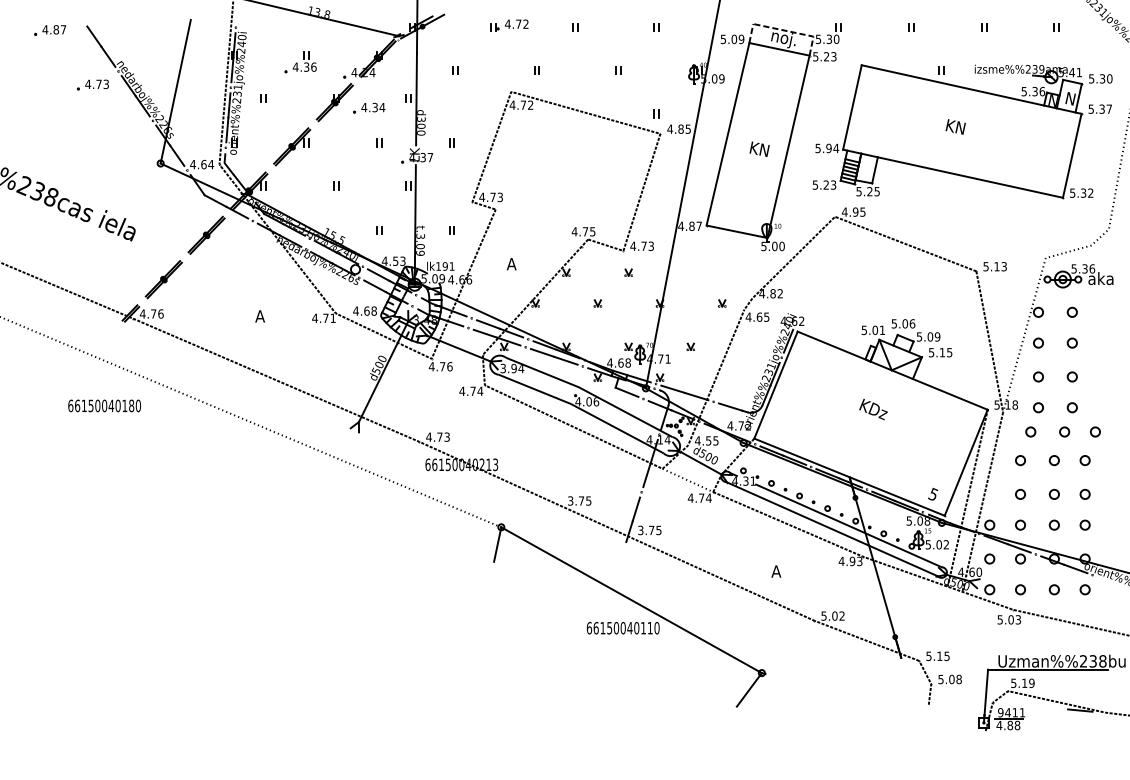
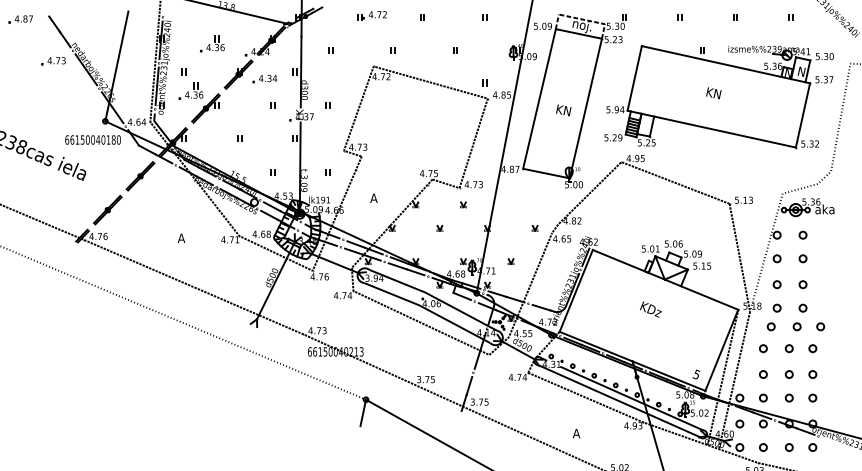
part: (272, 124) -> (190, 91), added
text: (833, 184) -> (620, 137), 5.23 -> 5.29
text: (104, 405) -> (92, 139), moved
line: (687, 480) -> (508, 363), removed

